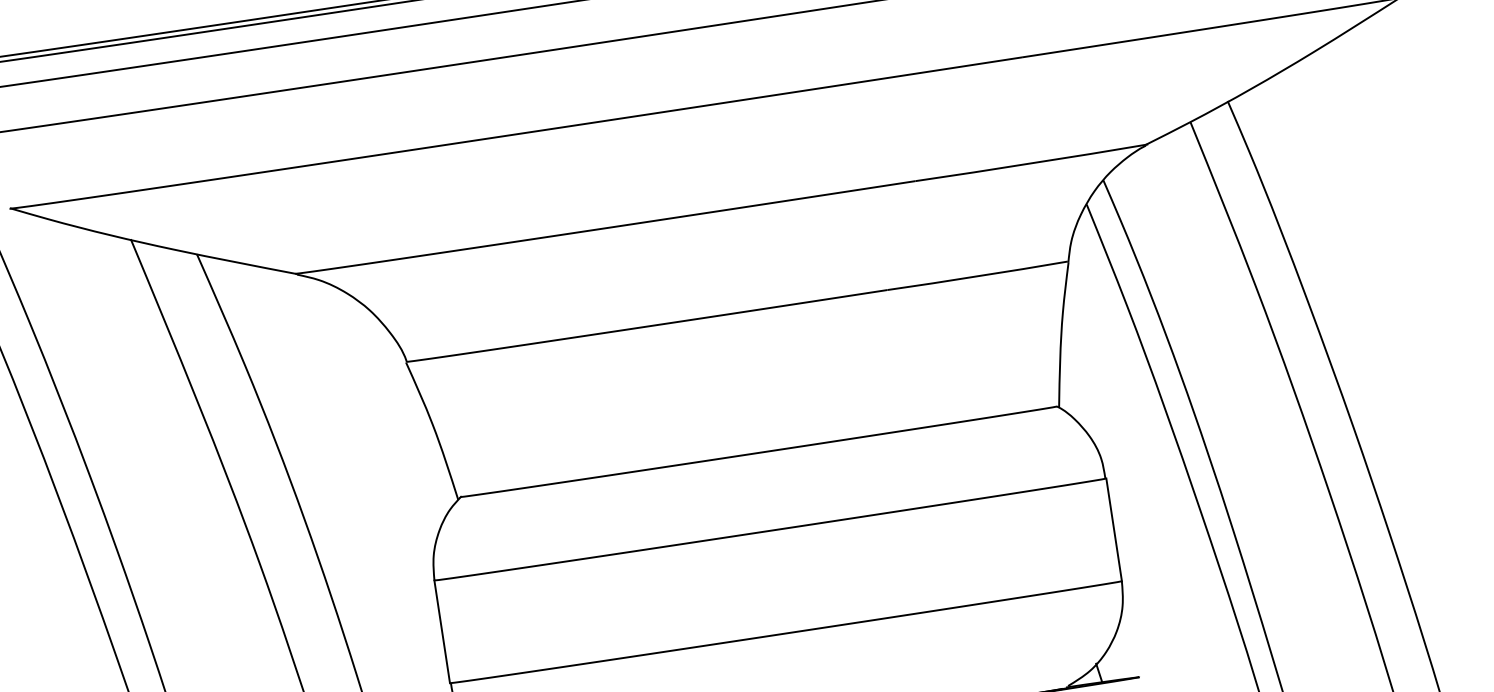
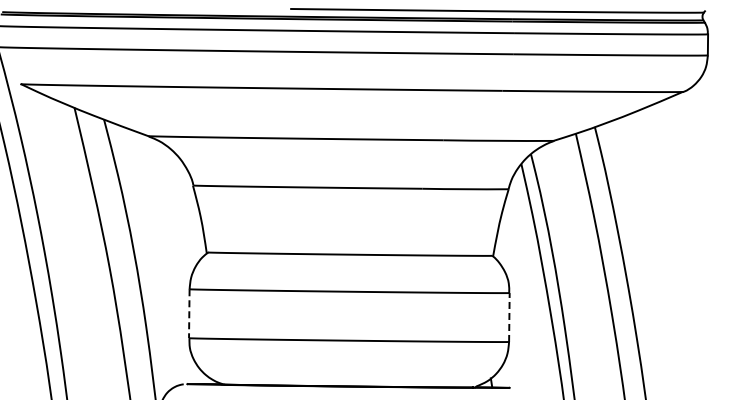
line: (1114, 529) -> (509, 317), solid -> dashed
line: (442, 633) -> (189, 314), solid -> dashed

